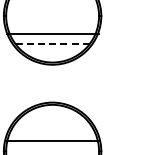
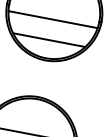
line: (52, 33) -> (53, 19), moved
line: (52, 43) -> (49, 39), dashed -> solid

